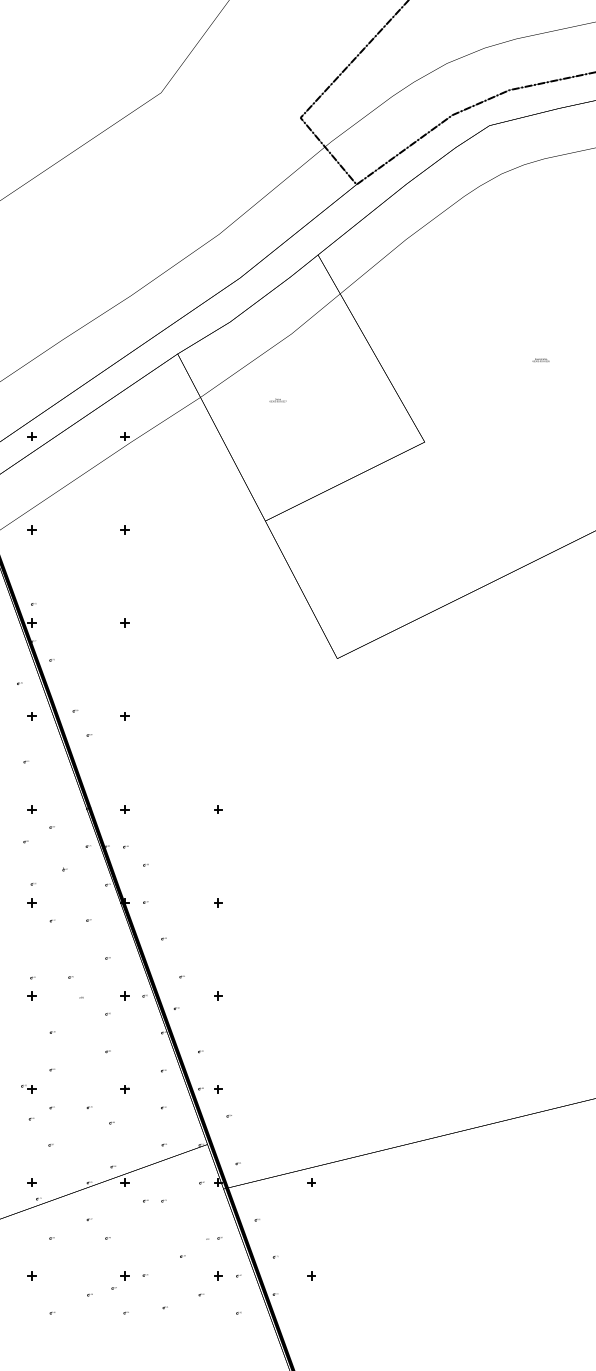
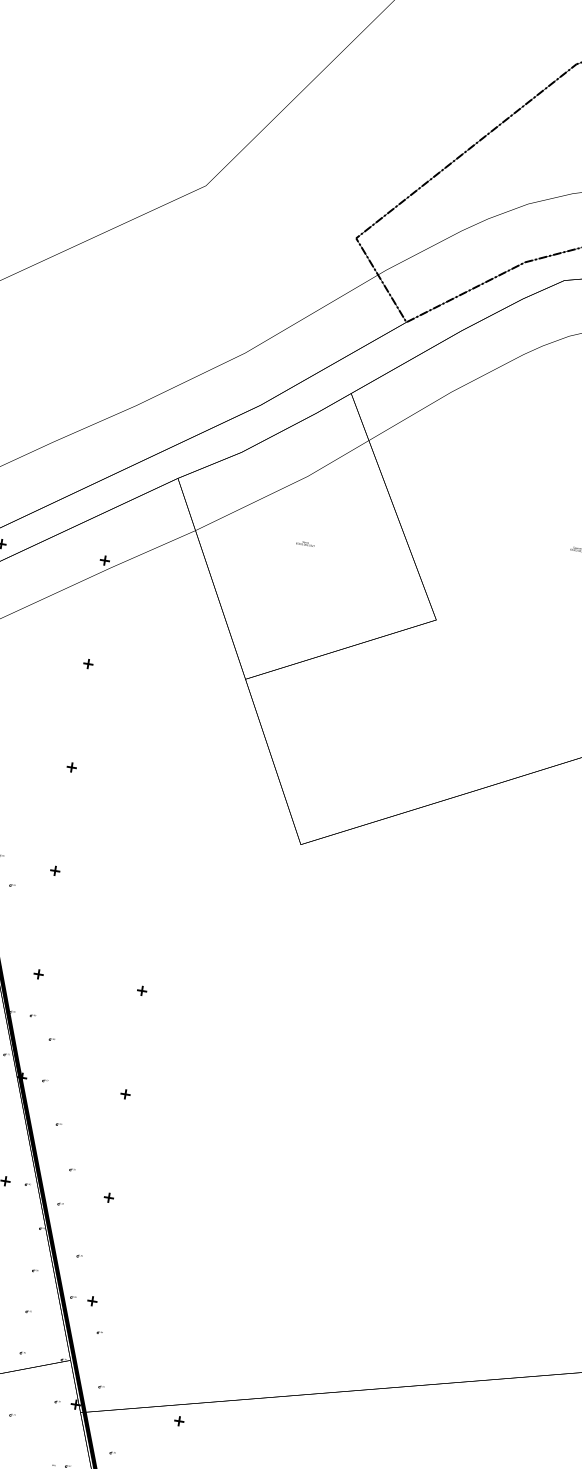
text: (277, 400) -> (304, 543), moved

